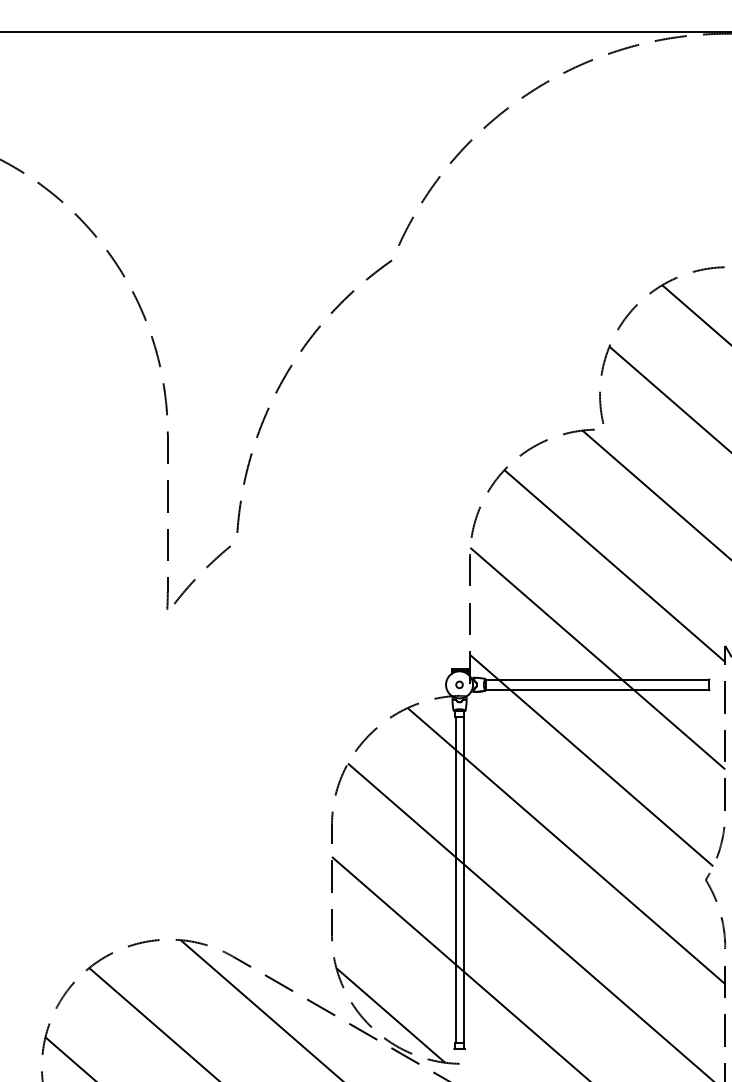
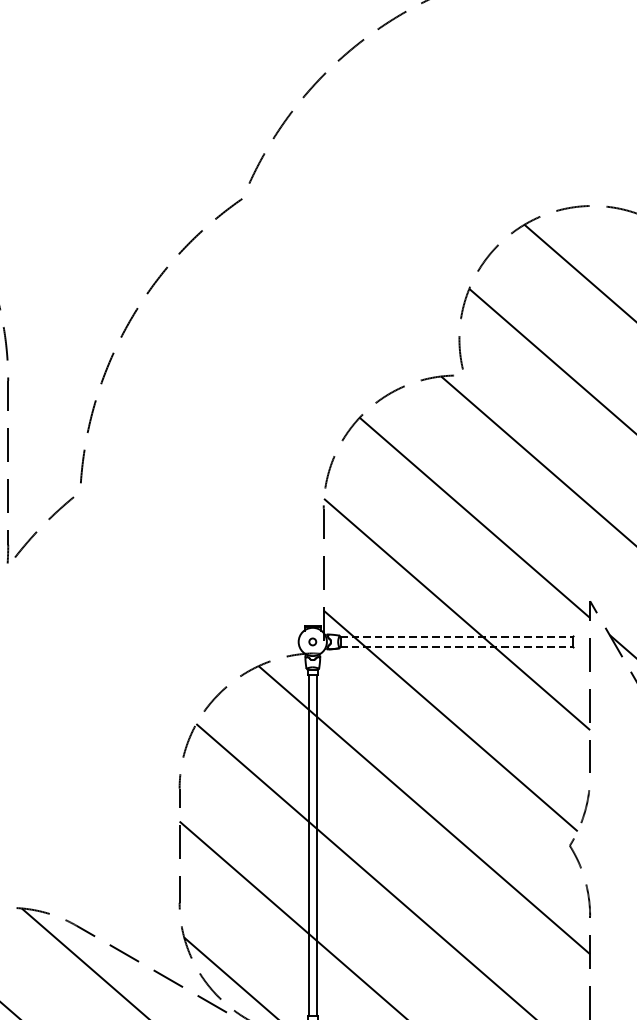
line: (597, 680) -> (456, 637), solid -> dashed
line: (597, 689) -> (456, 646), solid -> dashed

